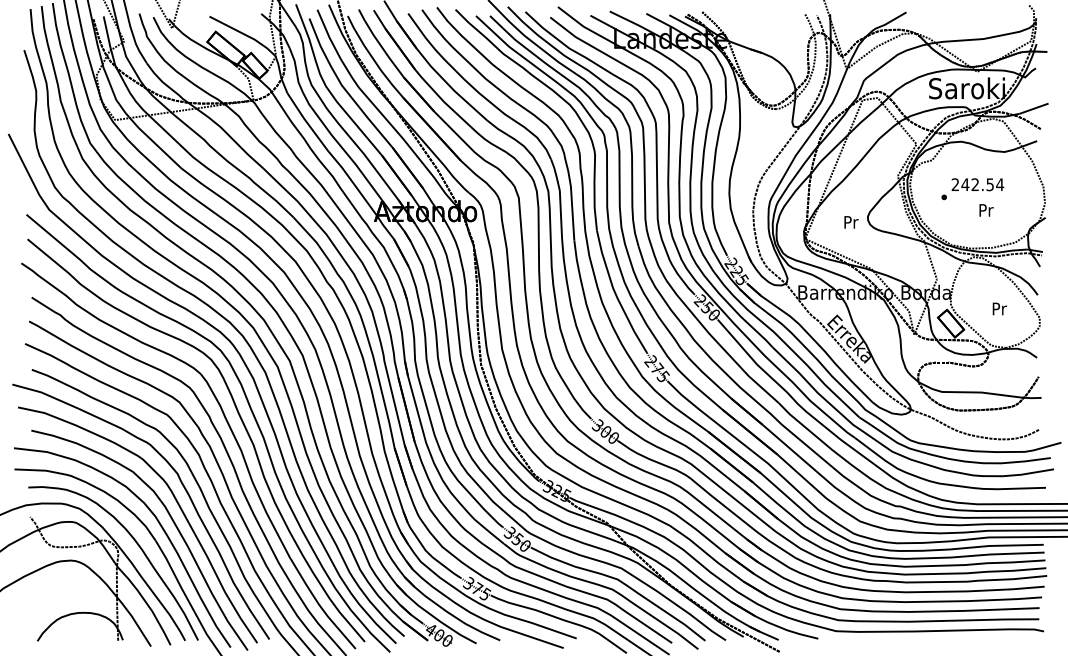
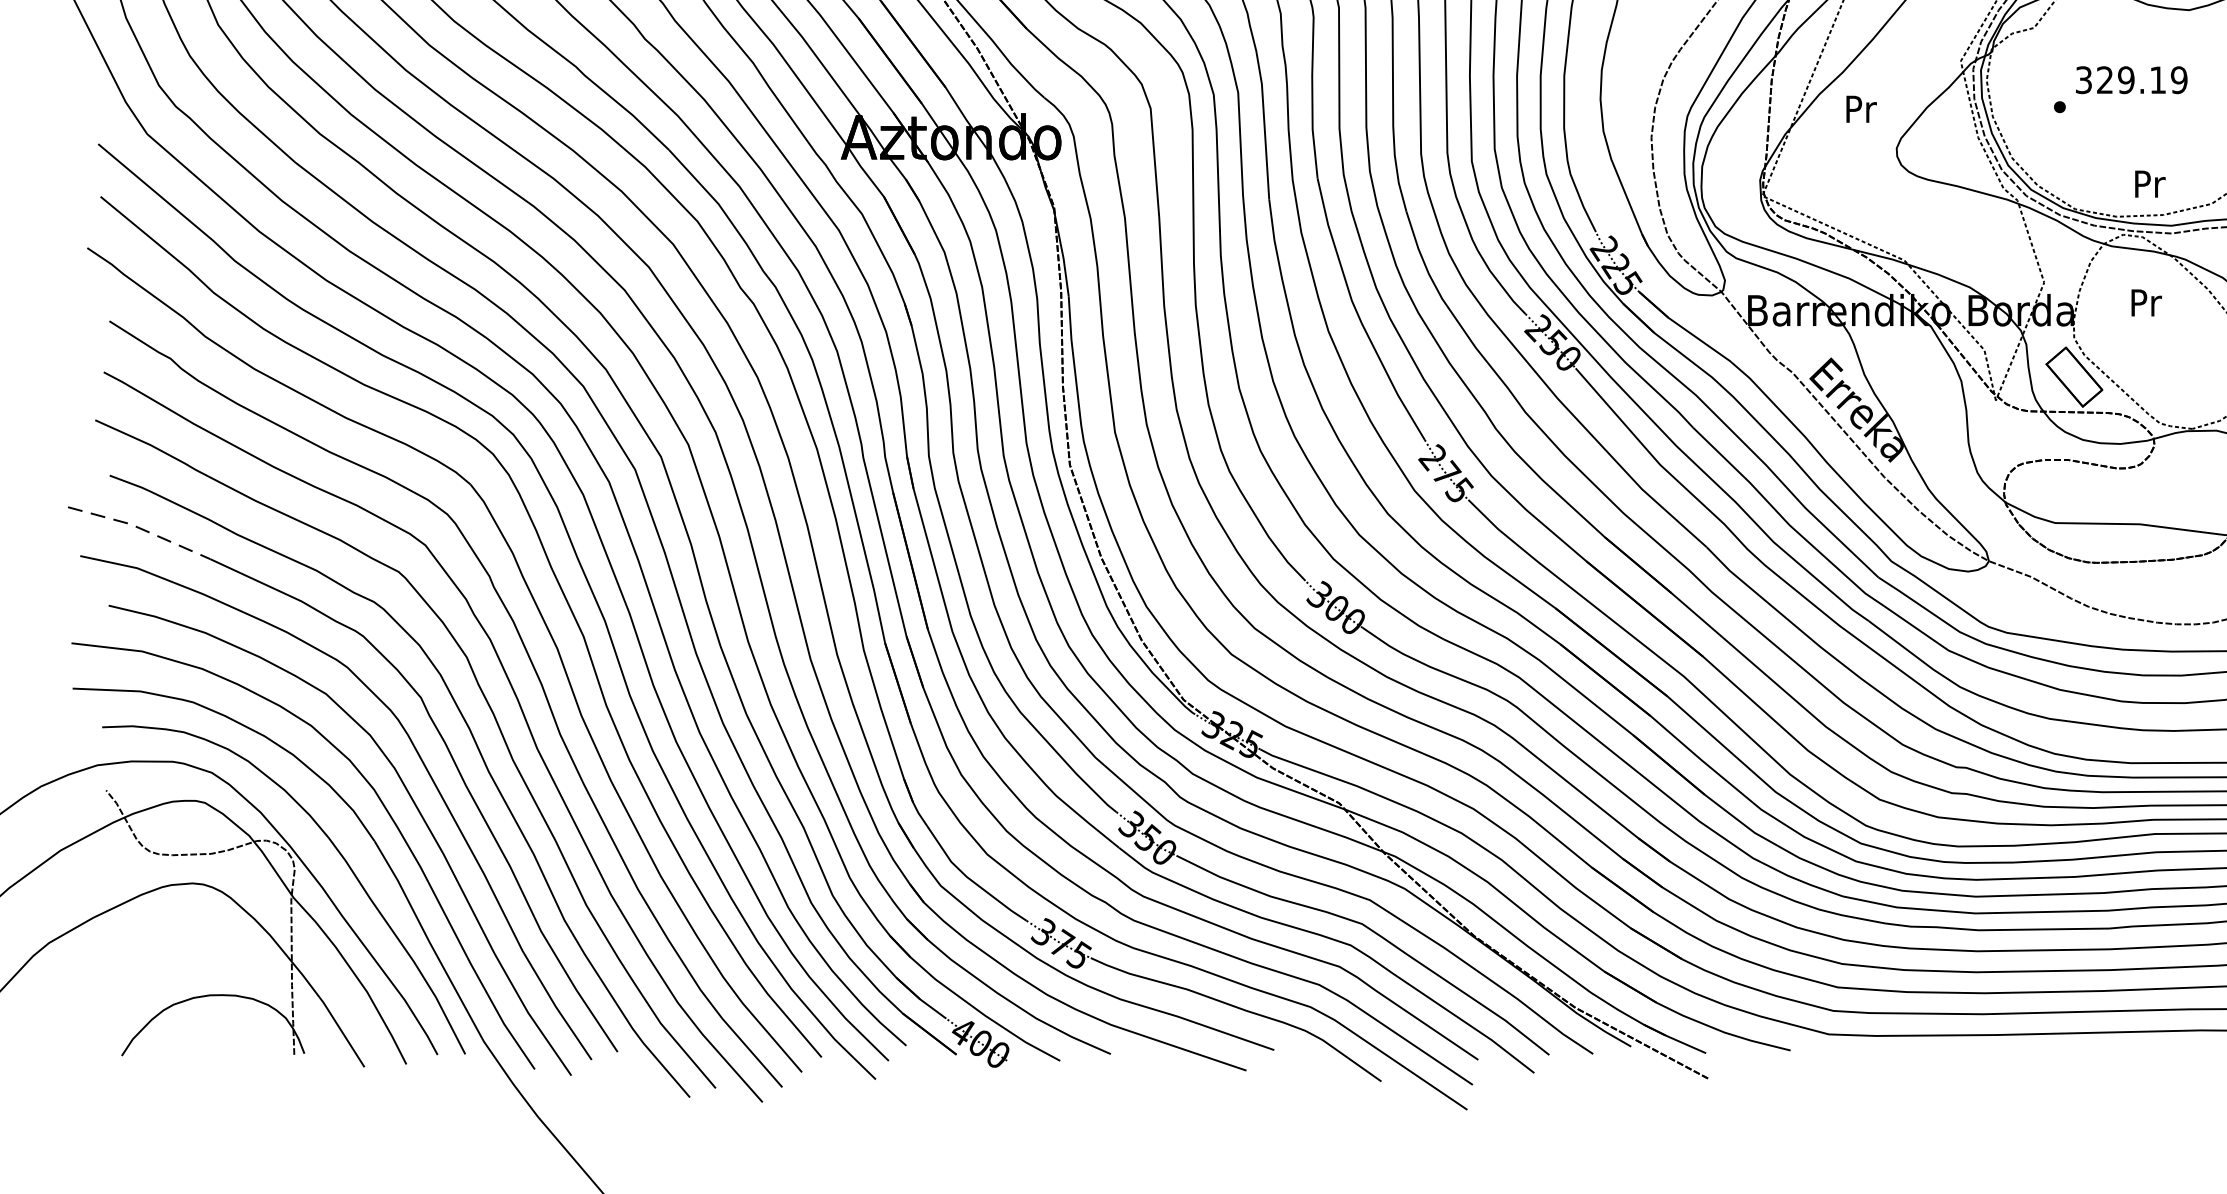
text: (977, 184) -> (2130, 79), 242.54 -> 329.19
text: (986, 210) -> (2150, 184), moved
text: (851, 222) -> (1861, 109), moved
text: (999, 308) -> (2145, 301), moved
line: (46, 394) -> (141, 528), solid -> dashed

